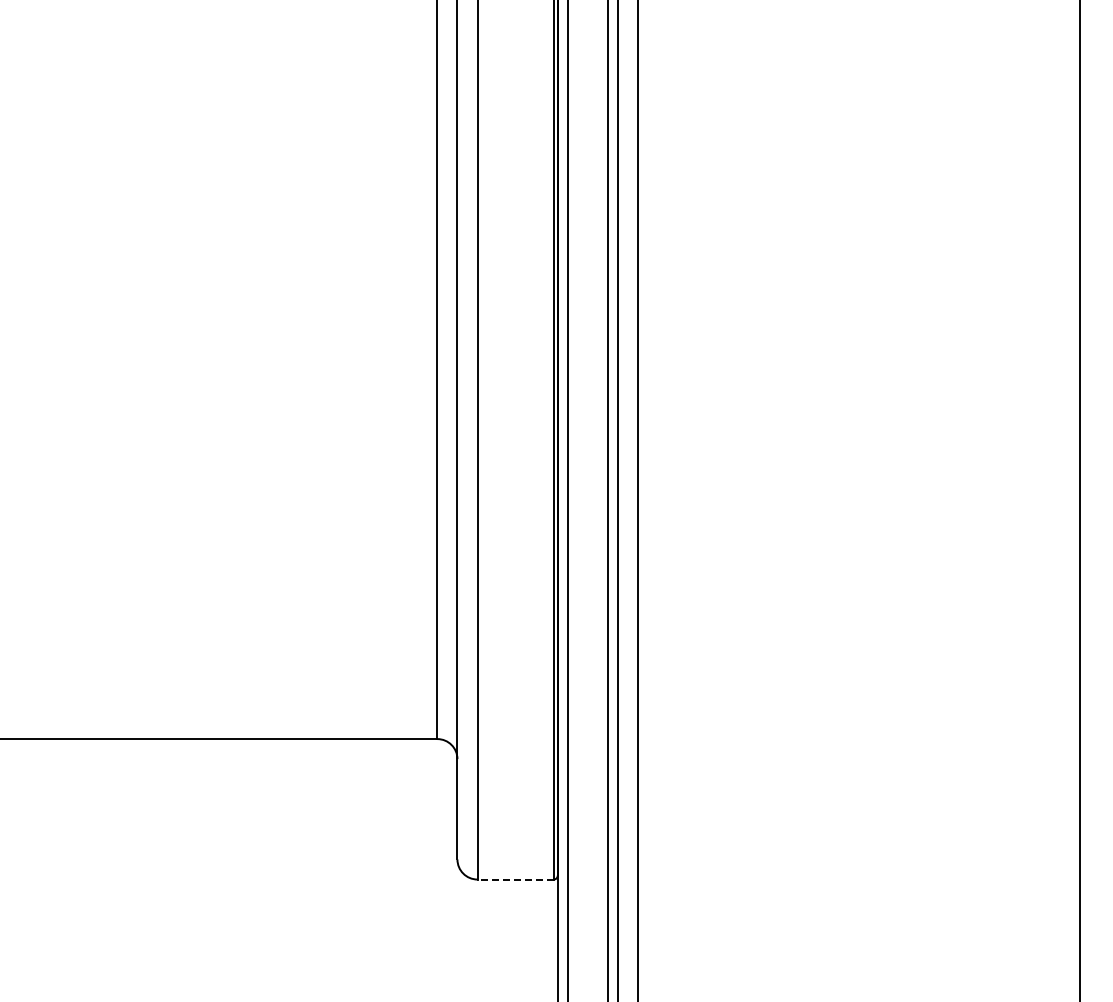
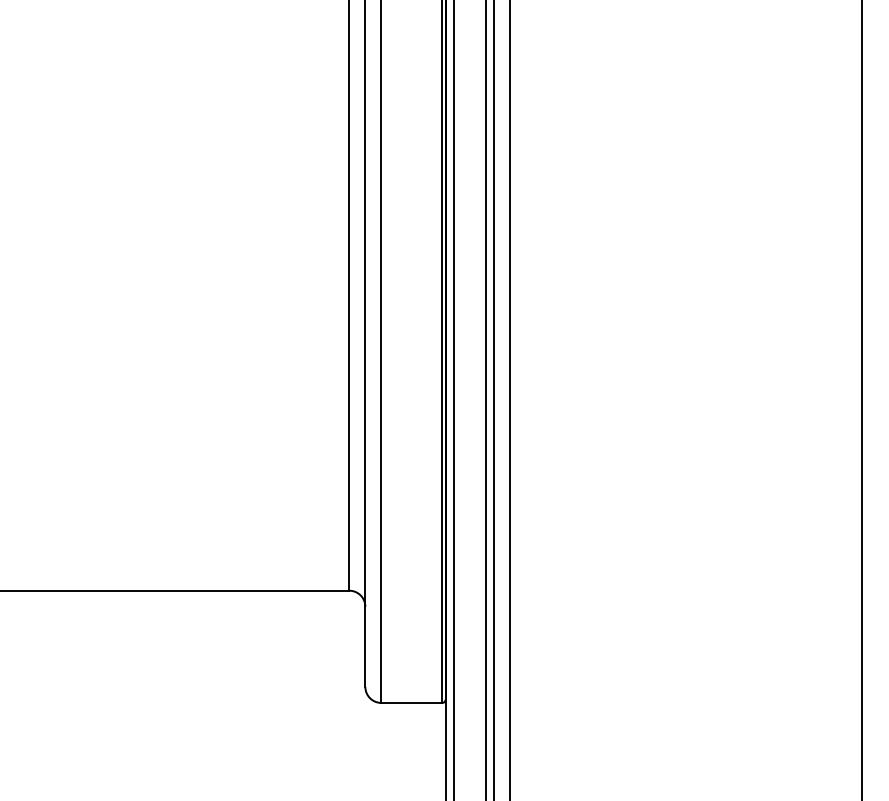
line: (515, 879) -> (411, 702), dashed -> solid

